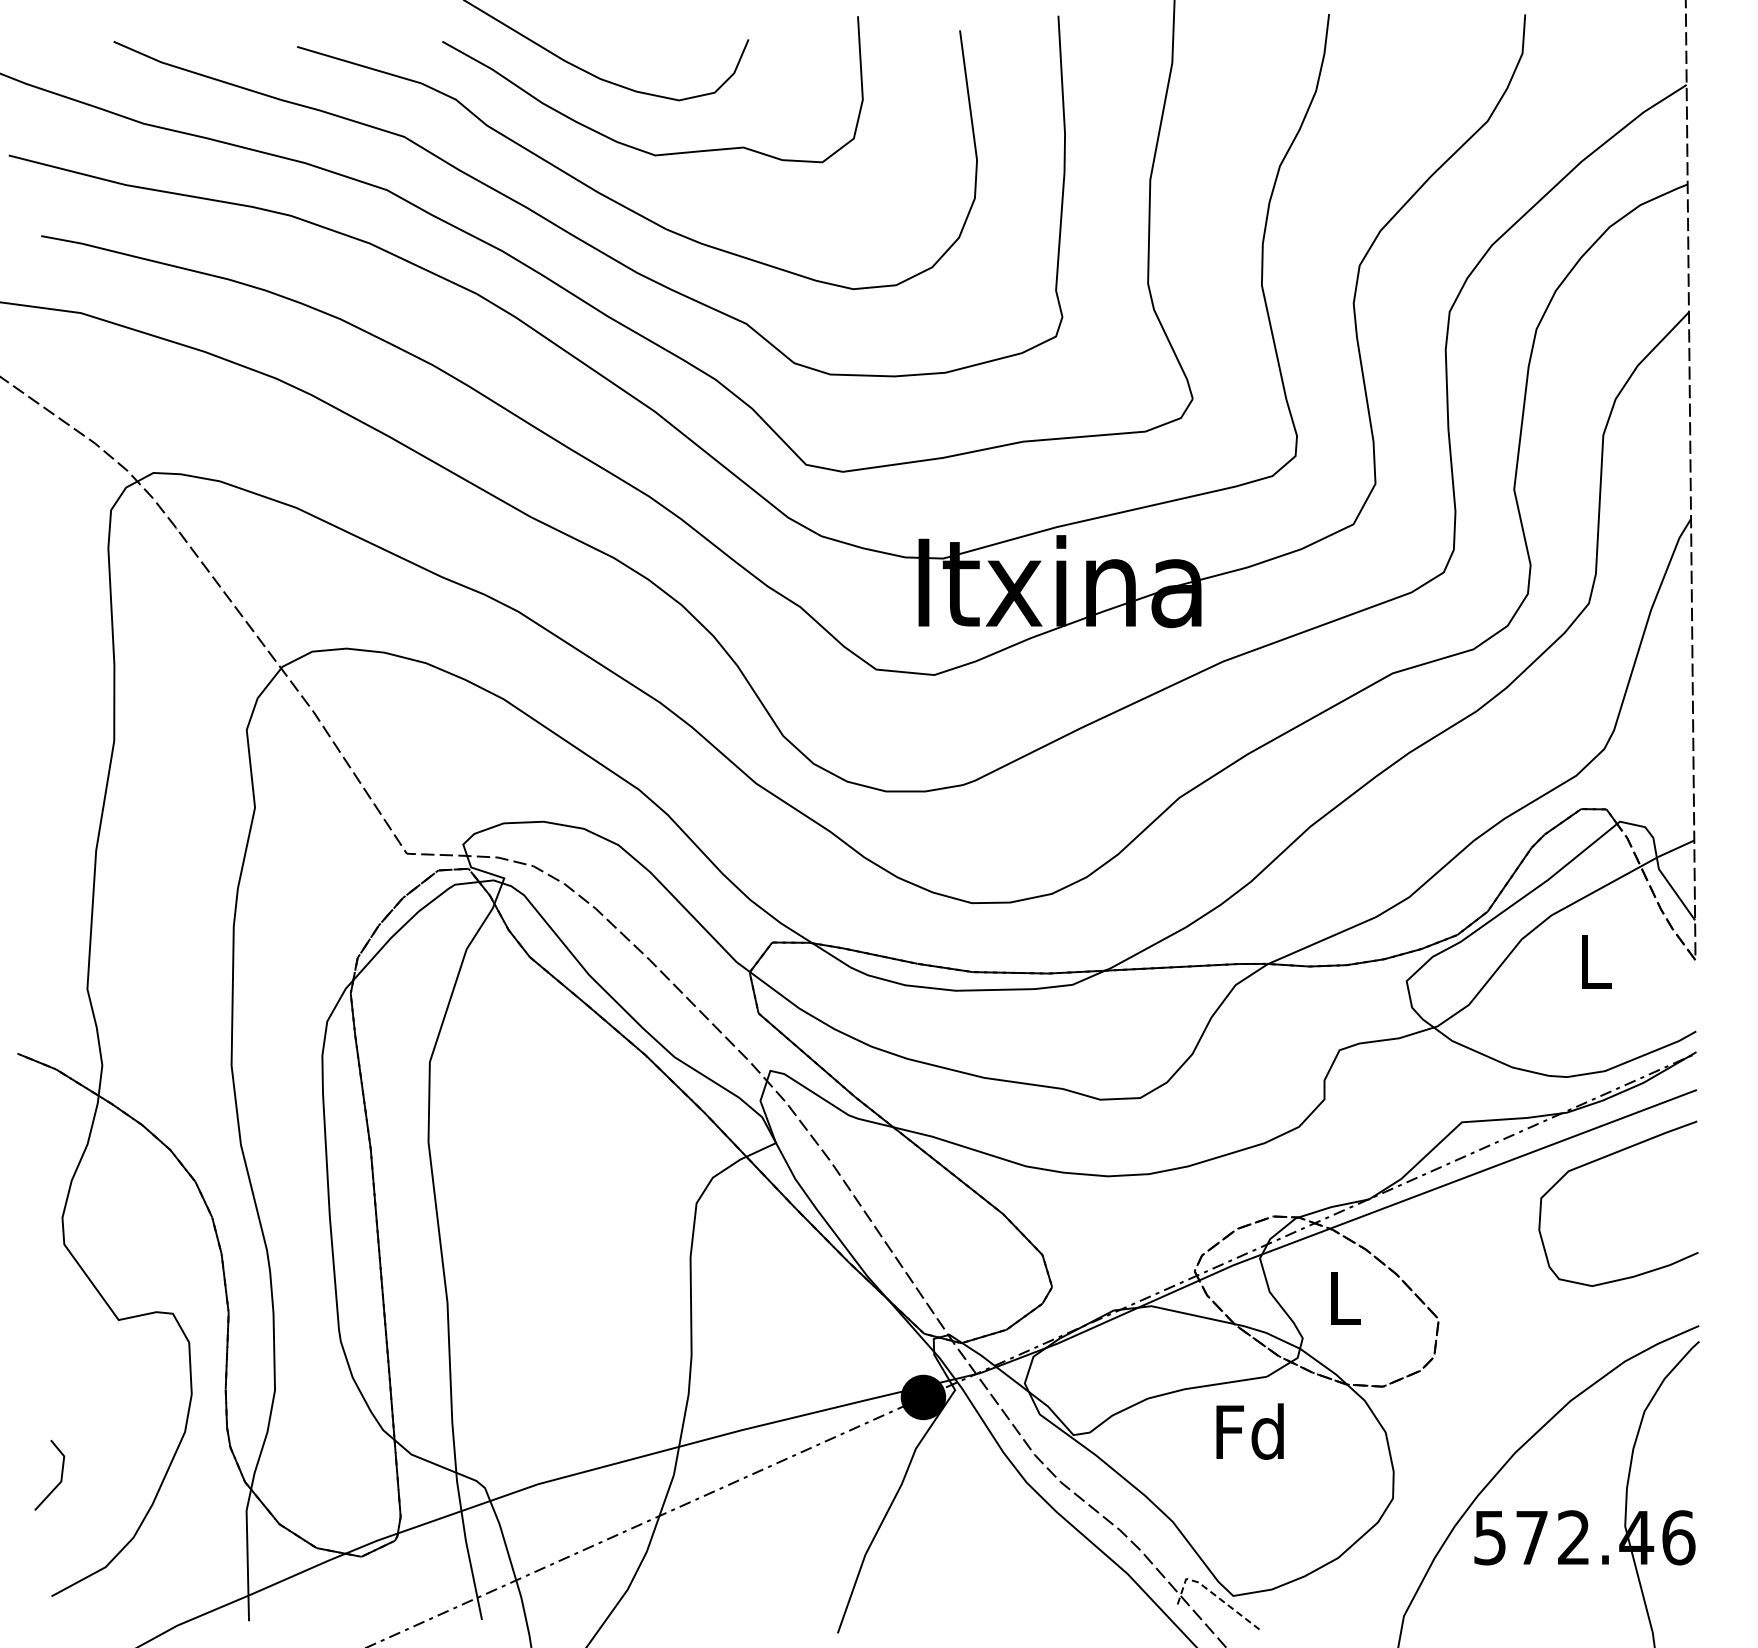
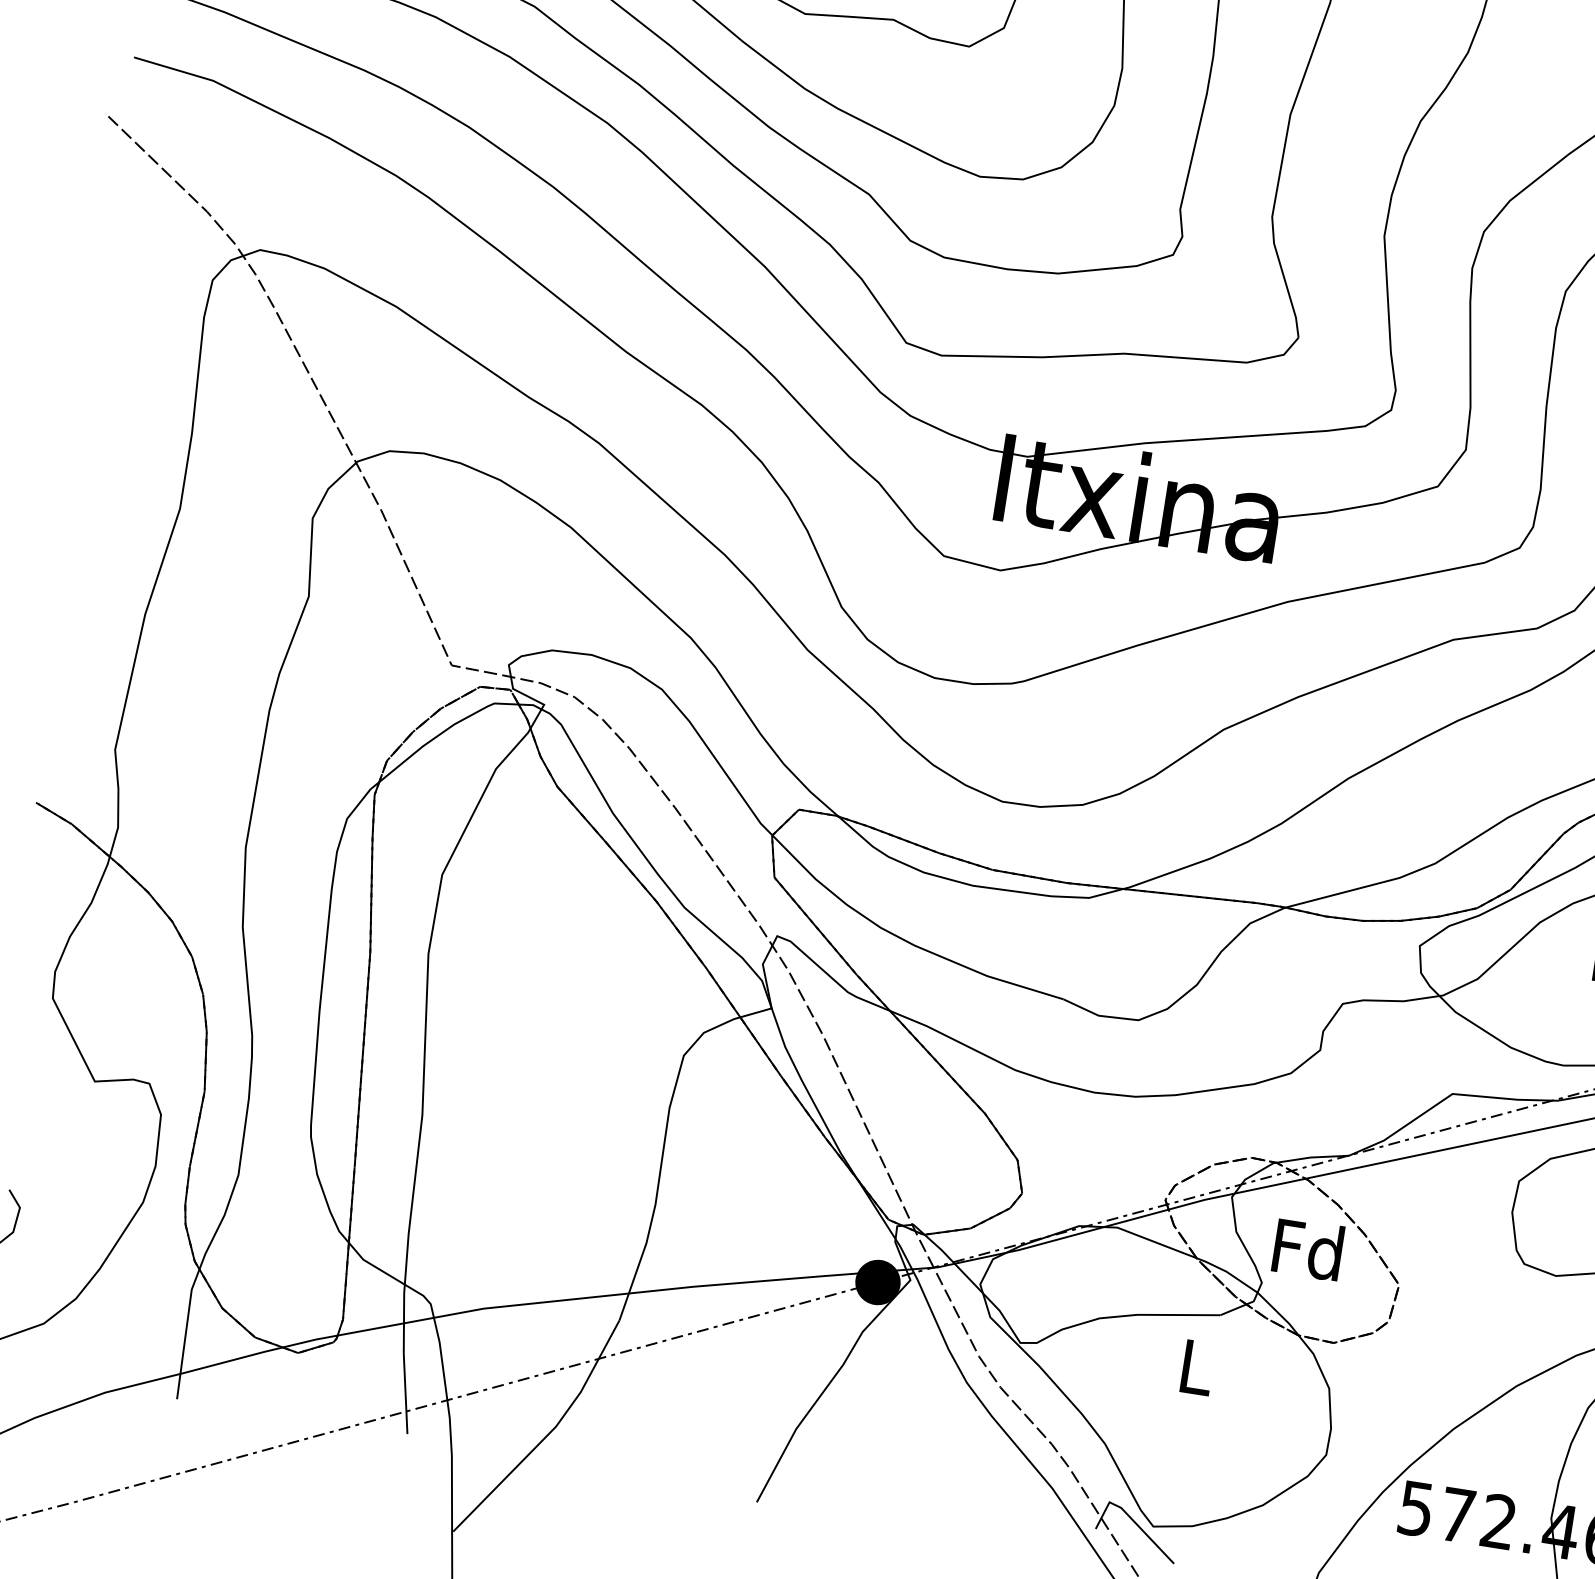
text: (1342, 1297) -> (1307, 1248), L -> Fd
text: (1249, 1431) -> (1194, 1366), Fd -> L
line: (1210, 1591) -> (1131, 1518), dashed -> solid

